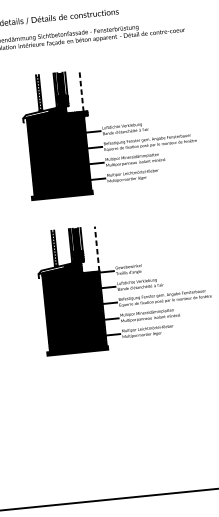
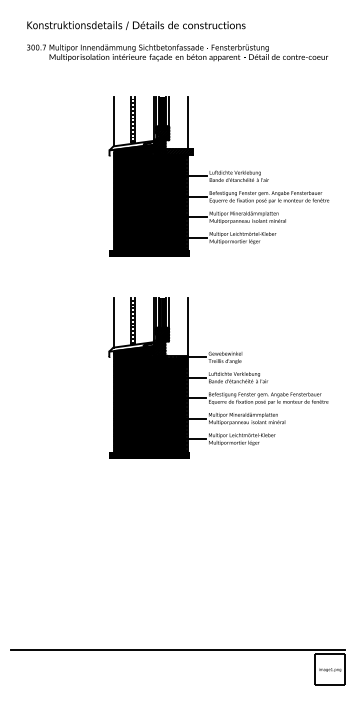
line: (81, 91) -> (187, 122), dashed -> solid
line: (24, 95) -> (114, 121), added
line: (97, 248) -> (187, 326), dashed -> solid
line: (39, 251) -> (113, 322), added

